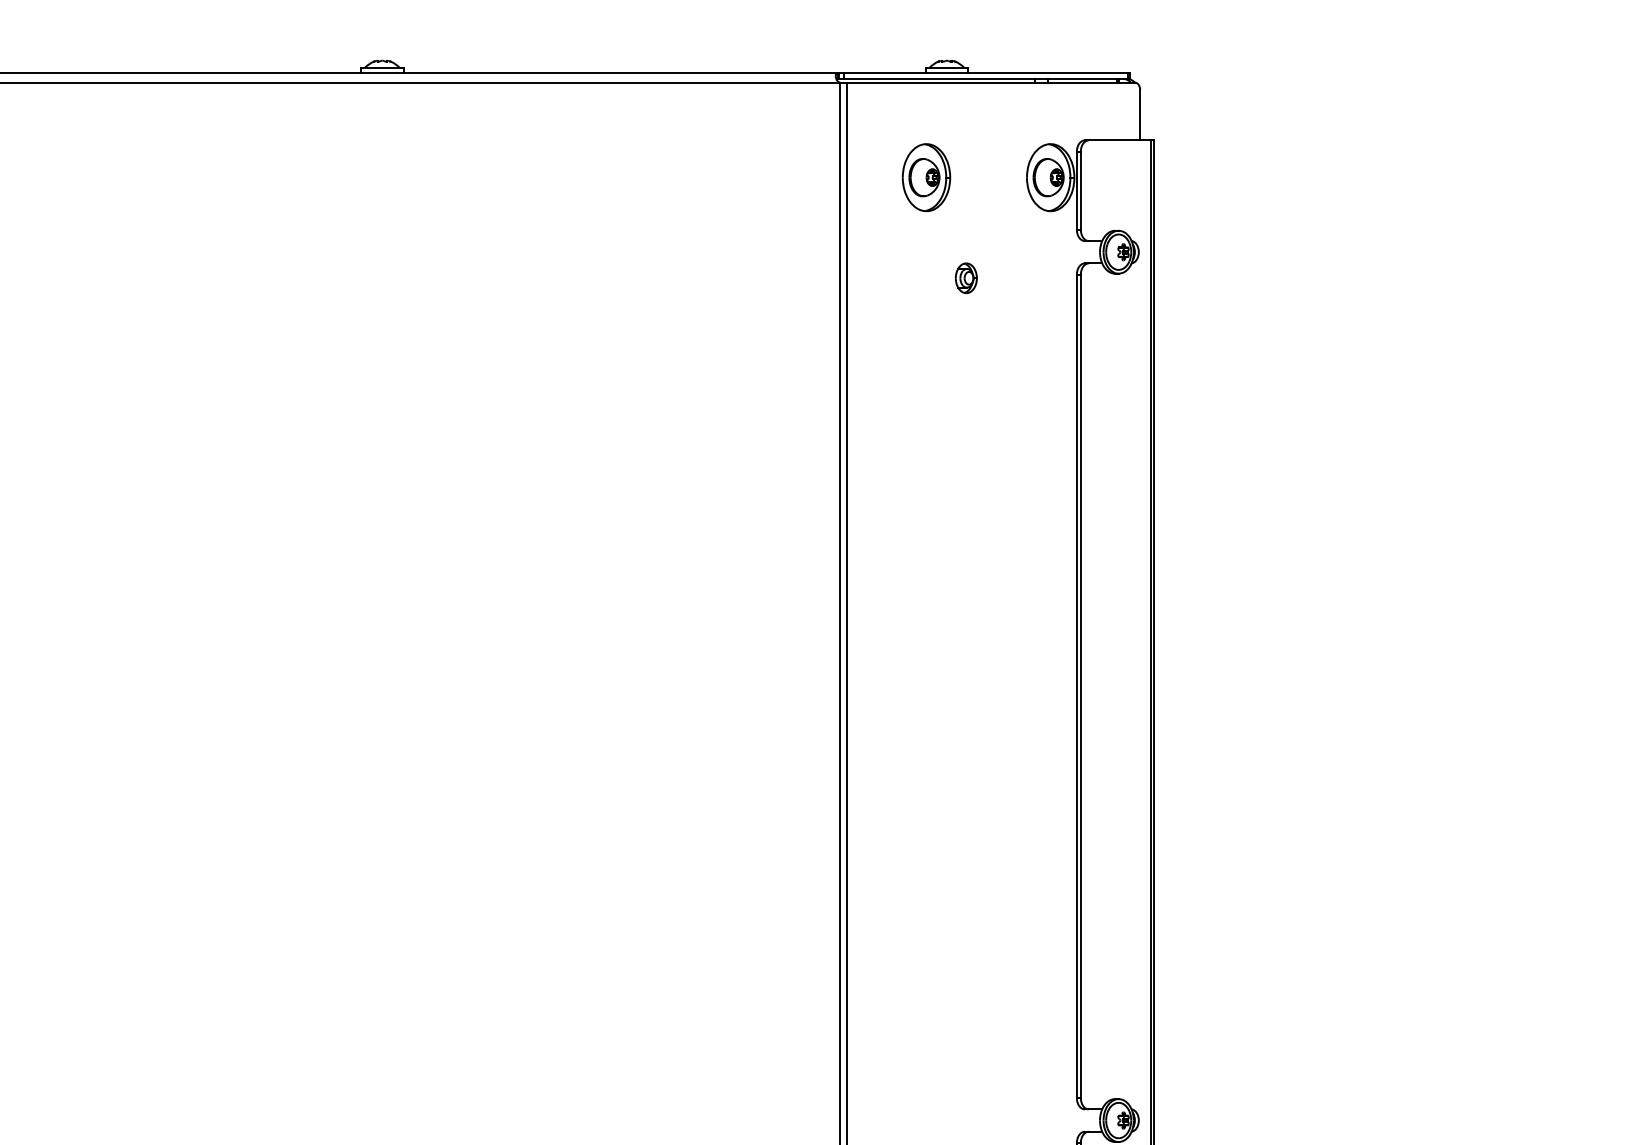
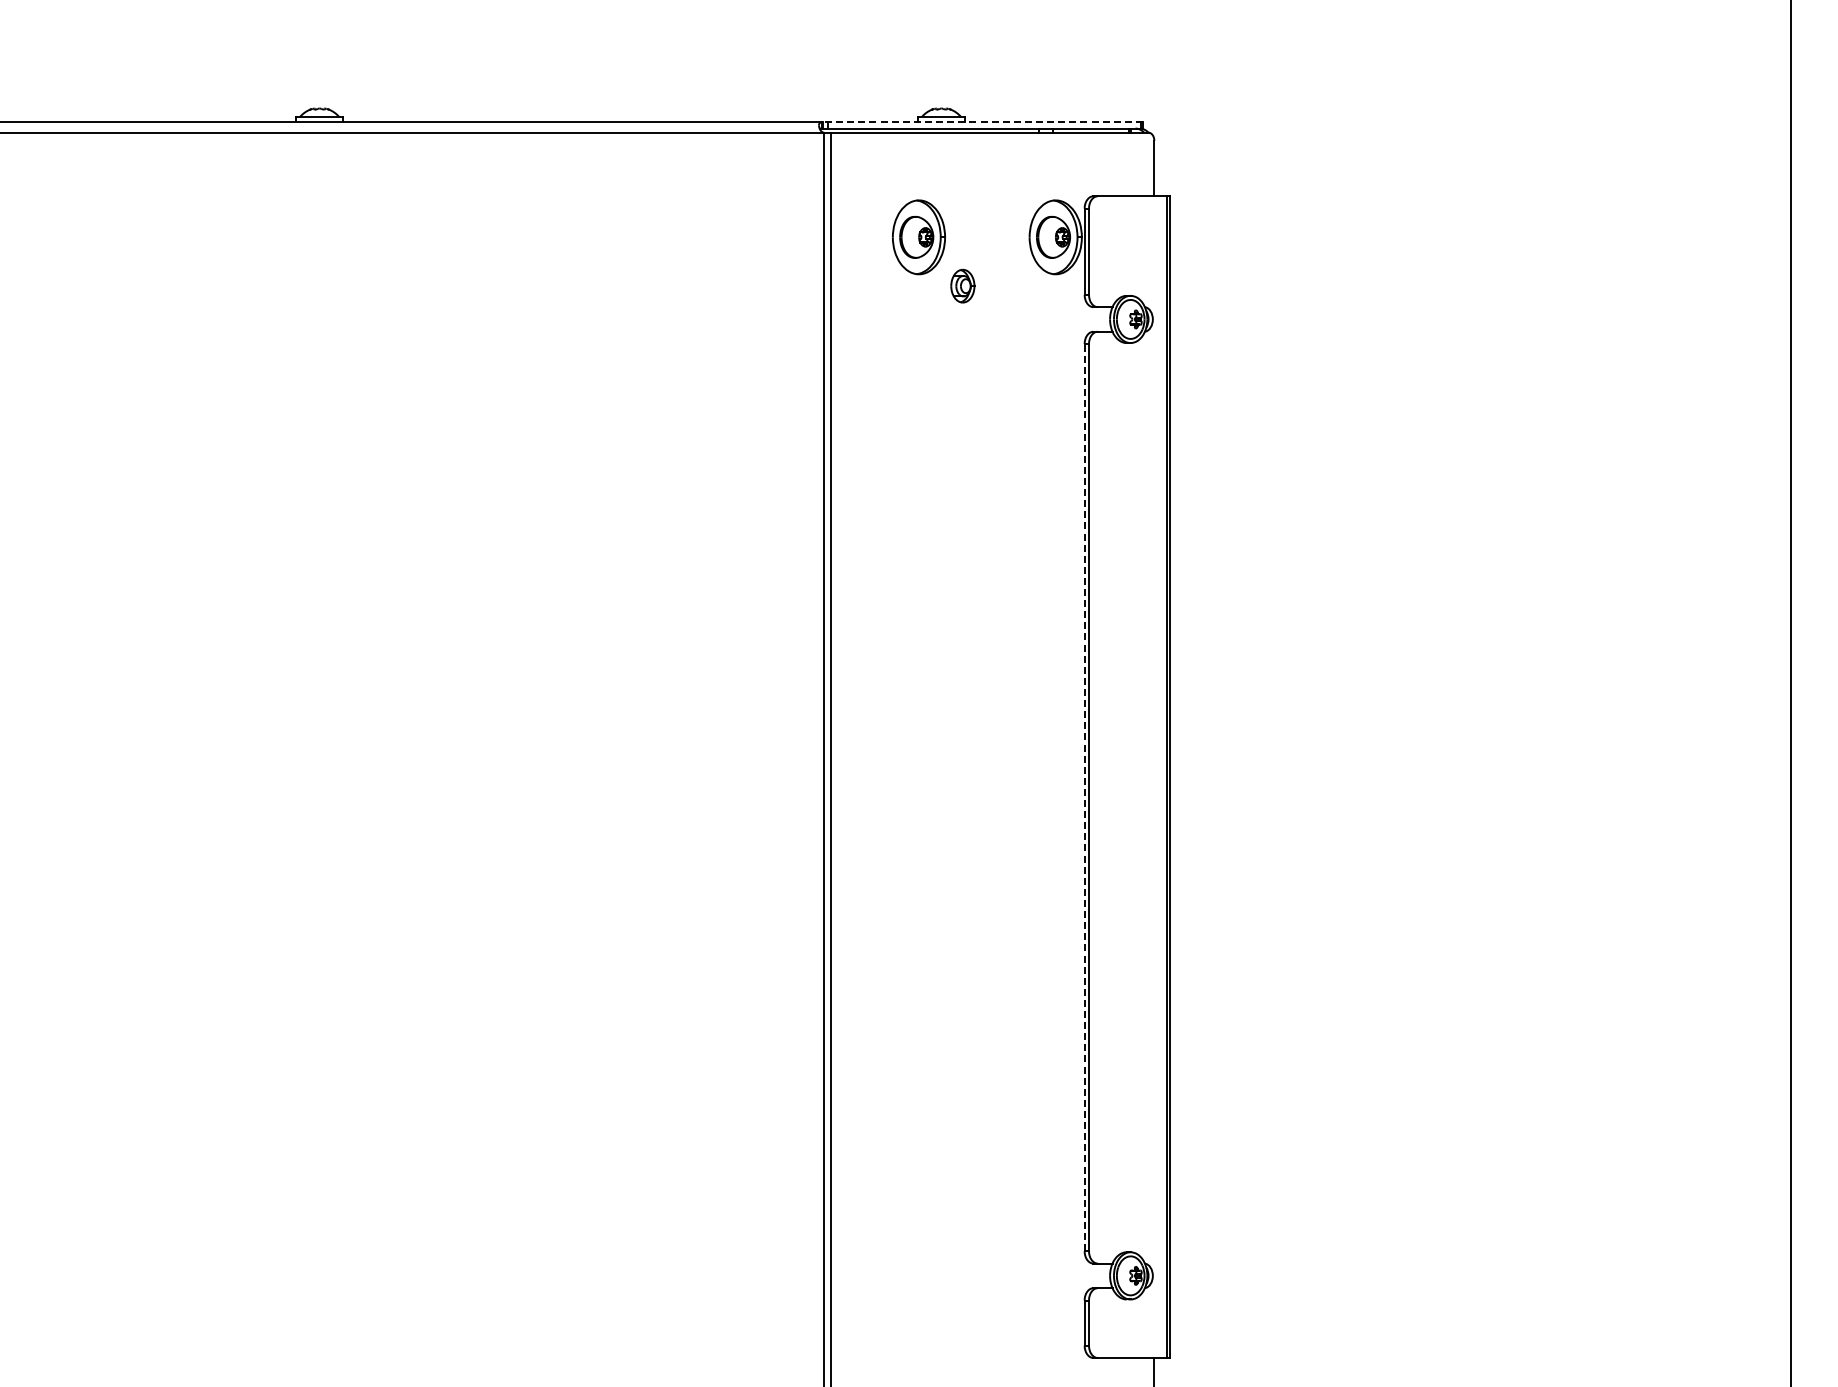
line: (984, 73) -> (982, 122), solid -> dashed
part: (966, 277) -> (962, 285), moved
line: (1076, 686) -> (1084, 797), solid -> dashed

